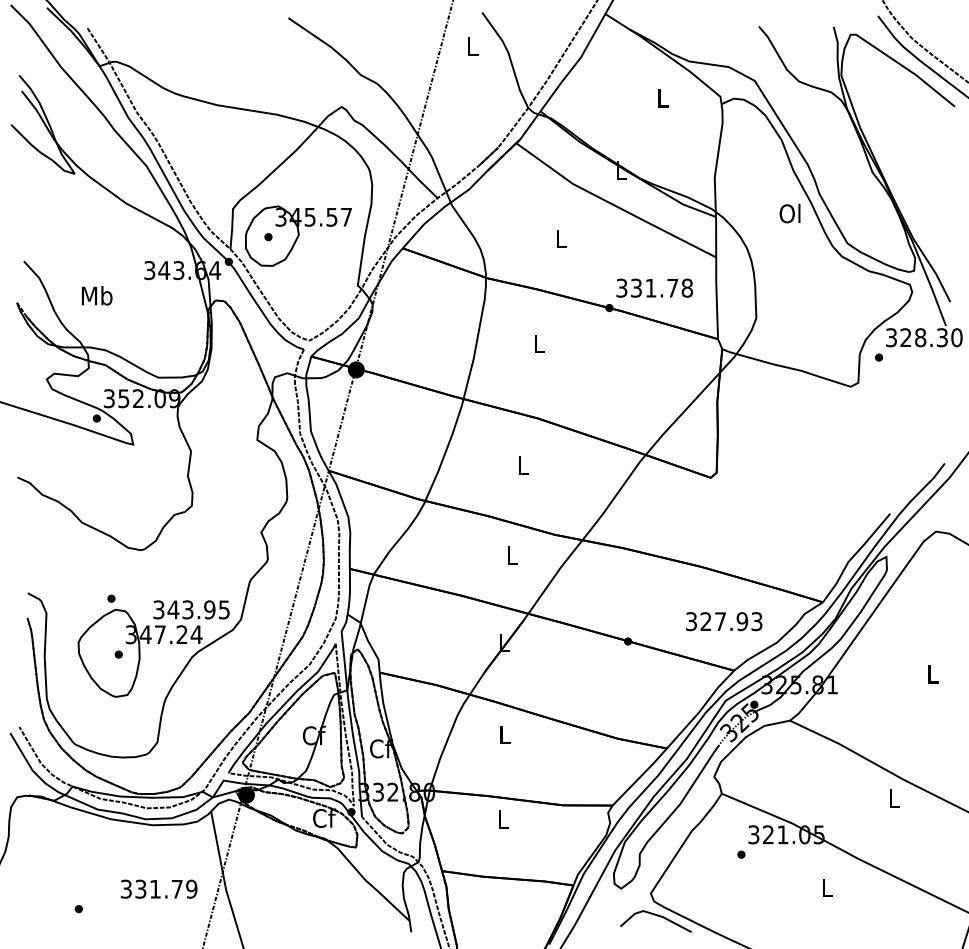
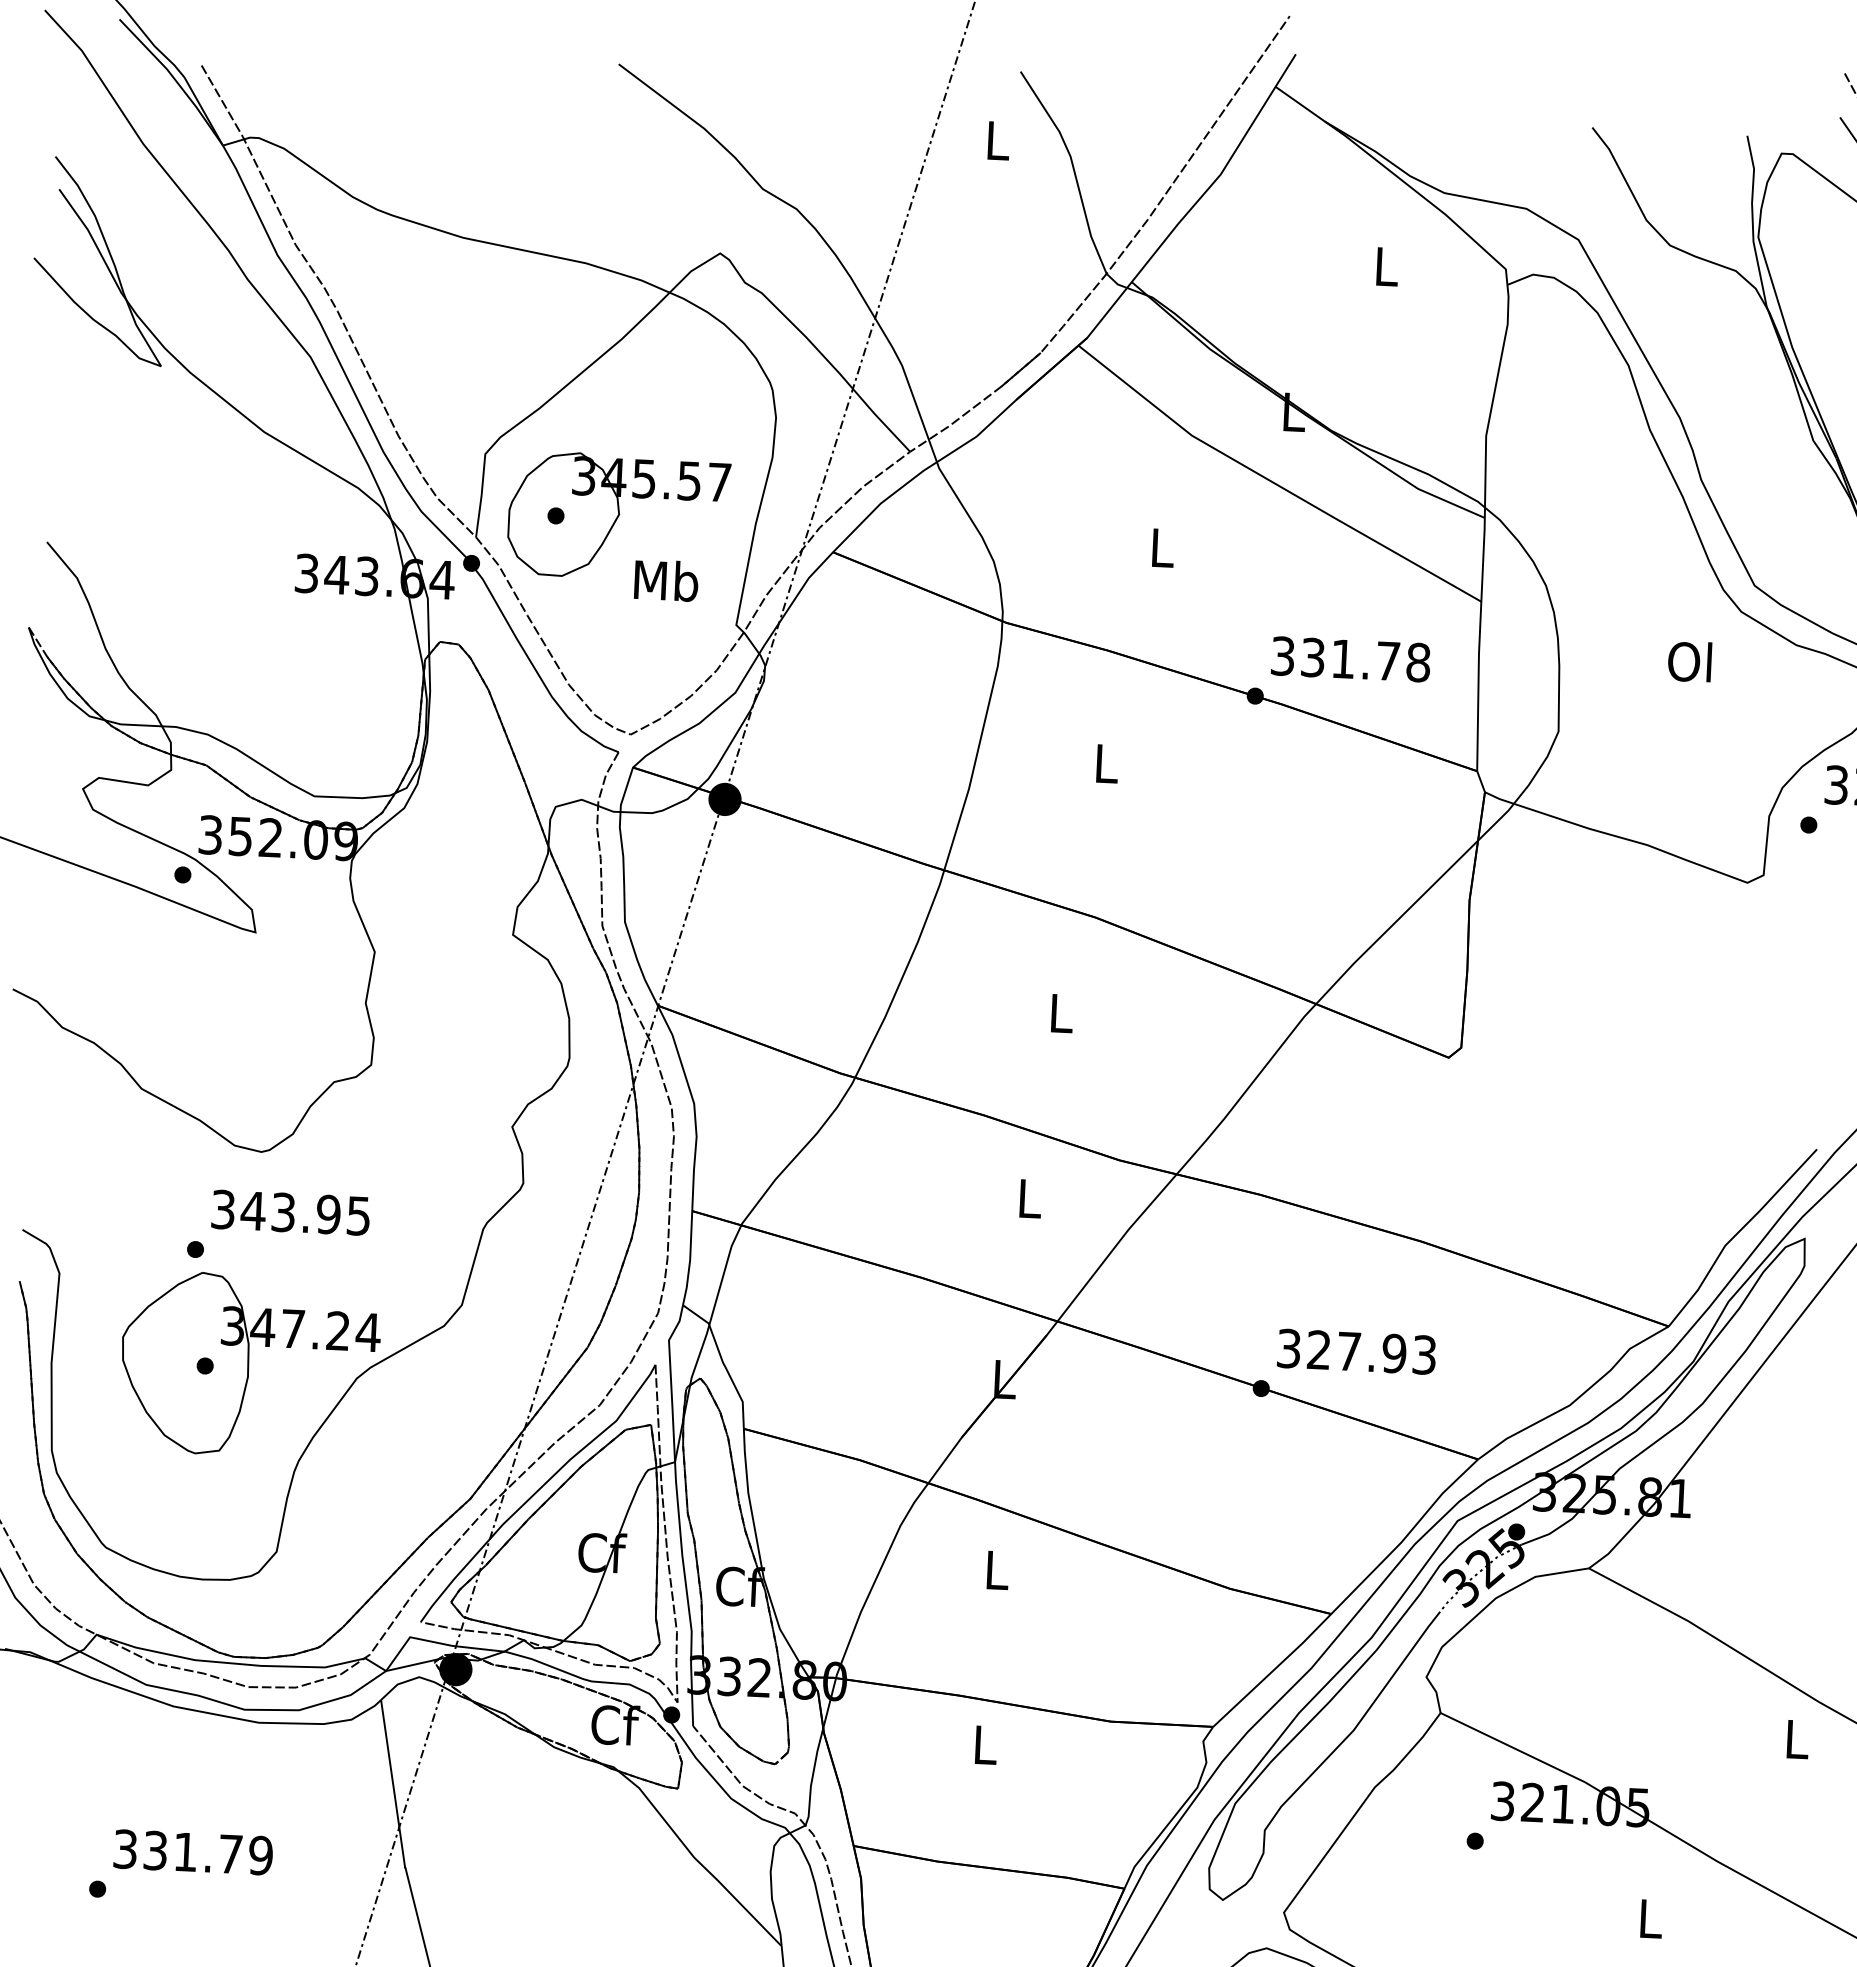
text: (789, 213) -> (1688, 661), moved
text: (96, 295) -> (665, 579), moved
text: (191, 609) -> (290, 1212), moved
text: (724, 621) -> (1357, 1351), moved
text: (159, 888) -> (194, 1850), moved

